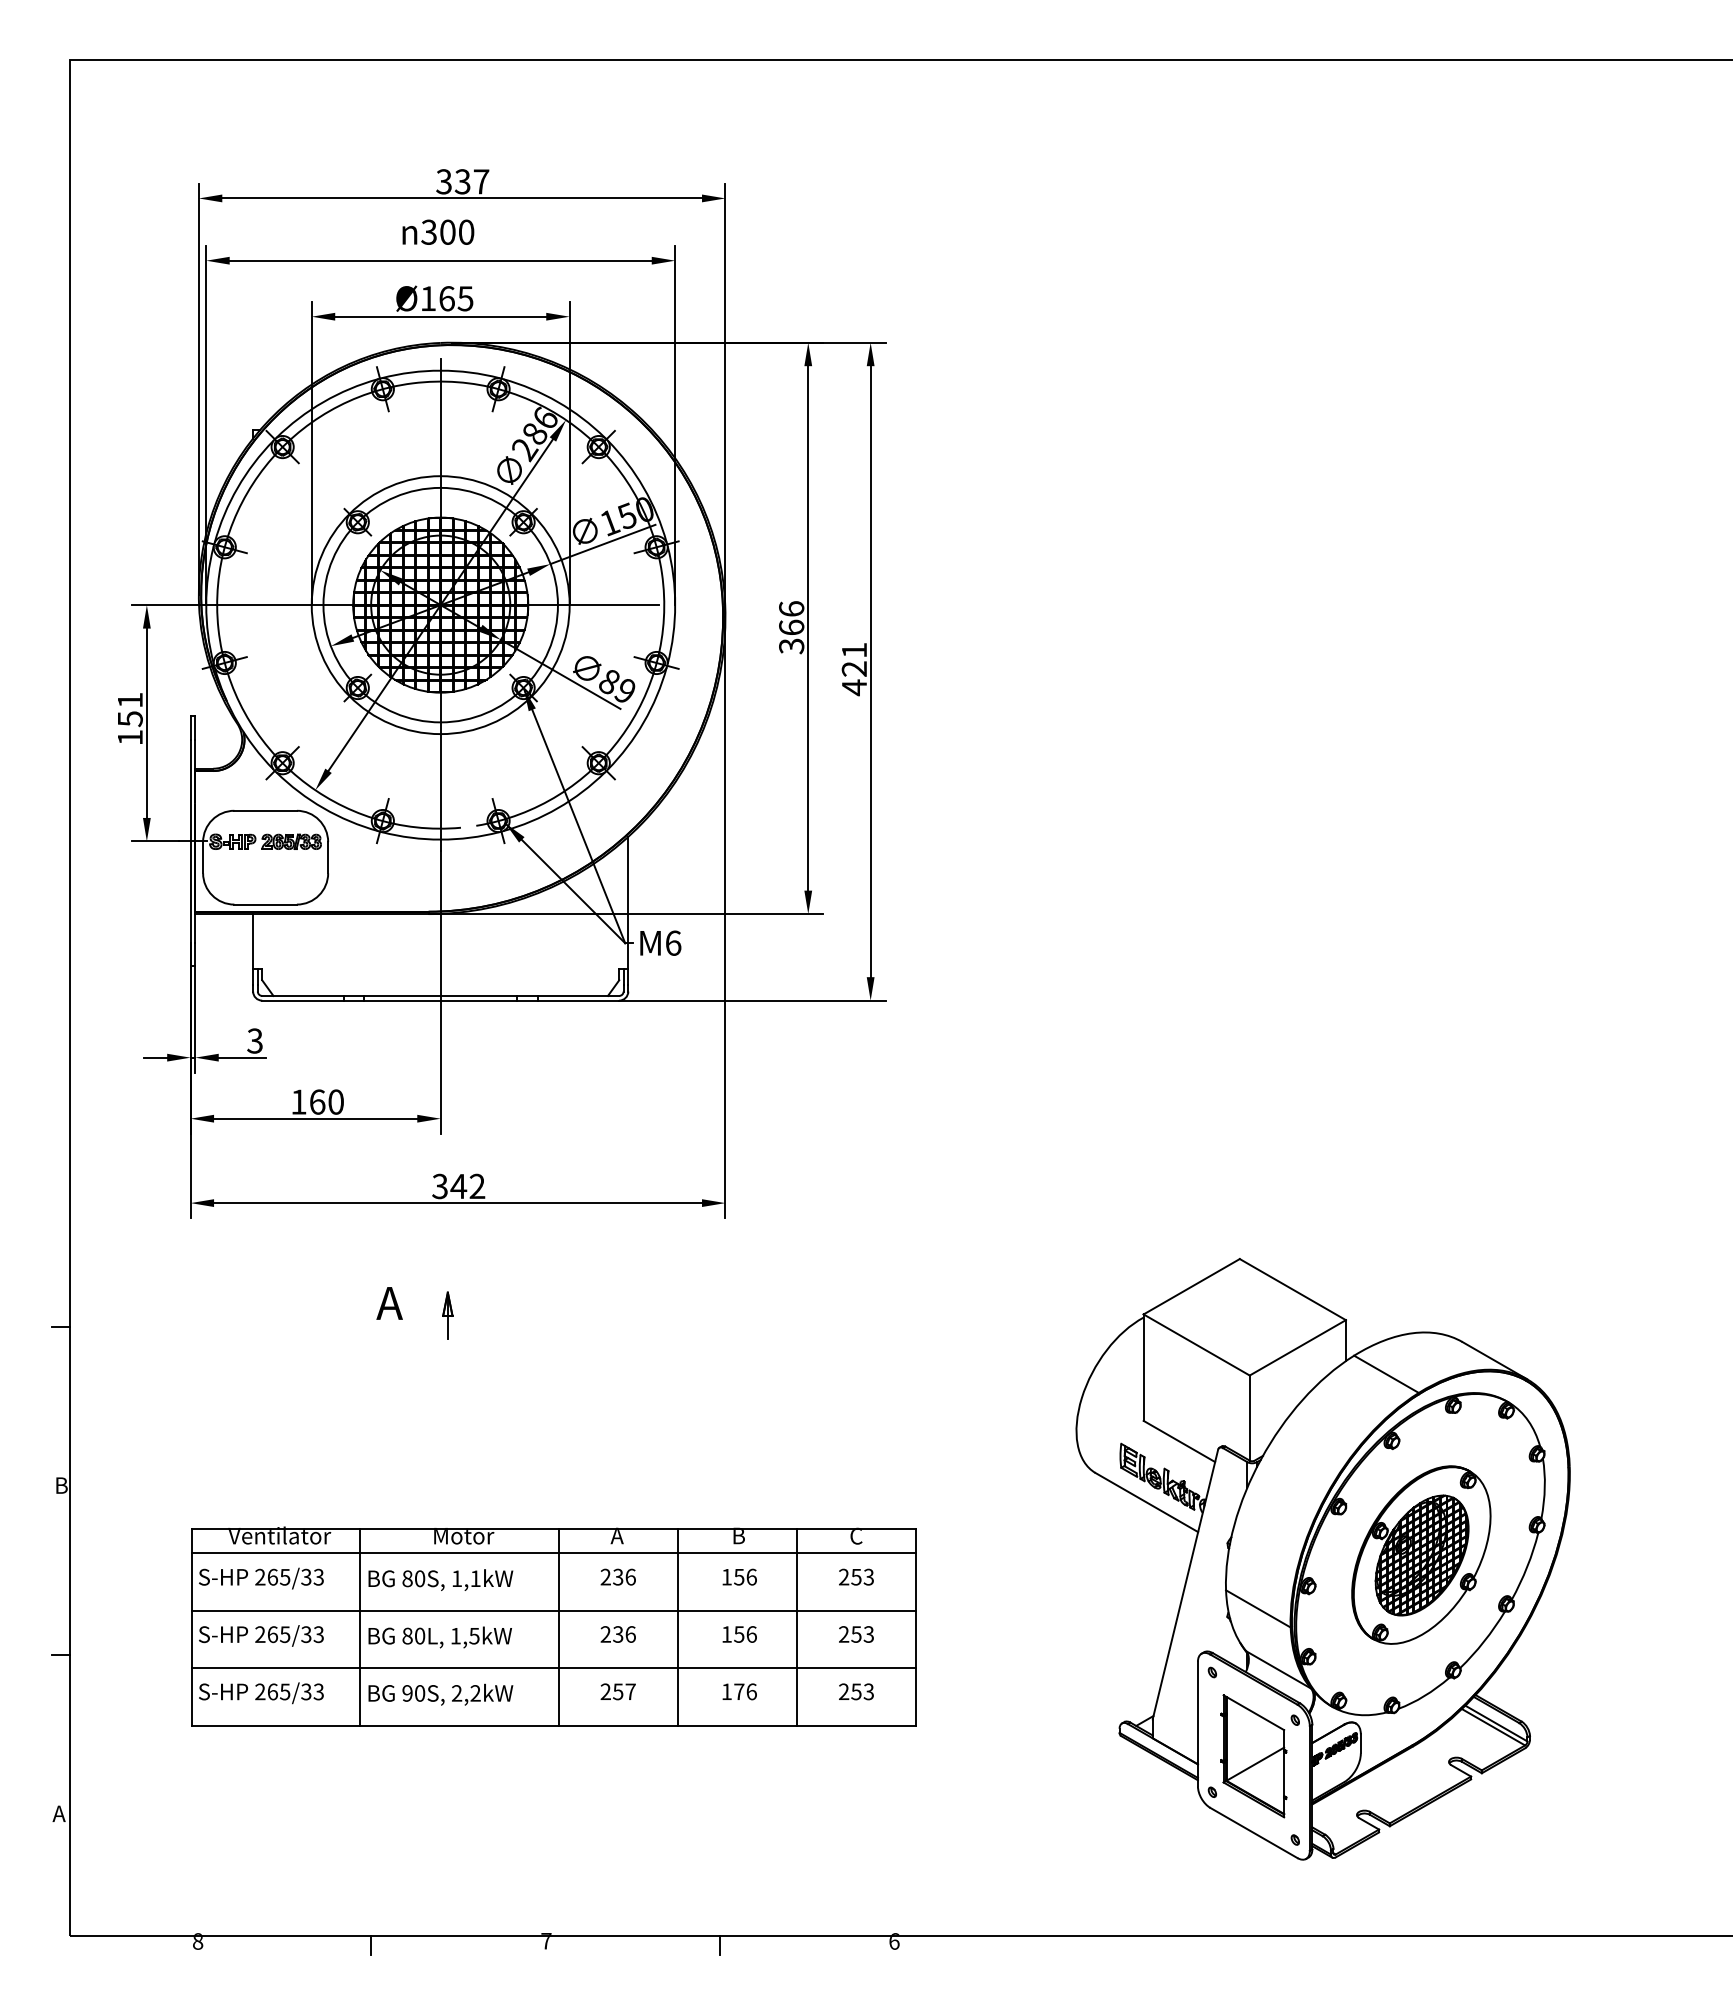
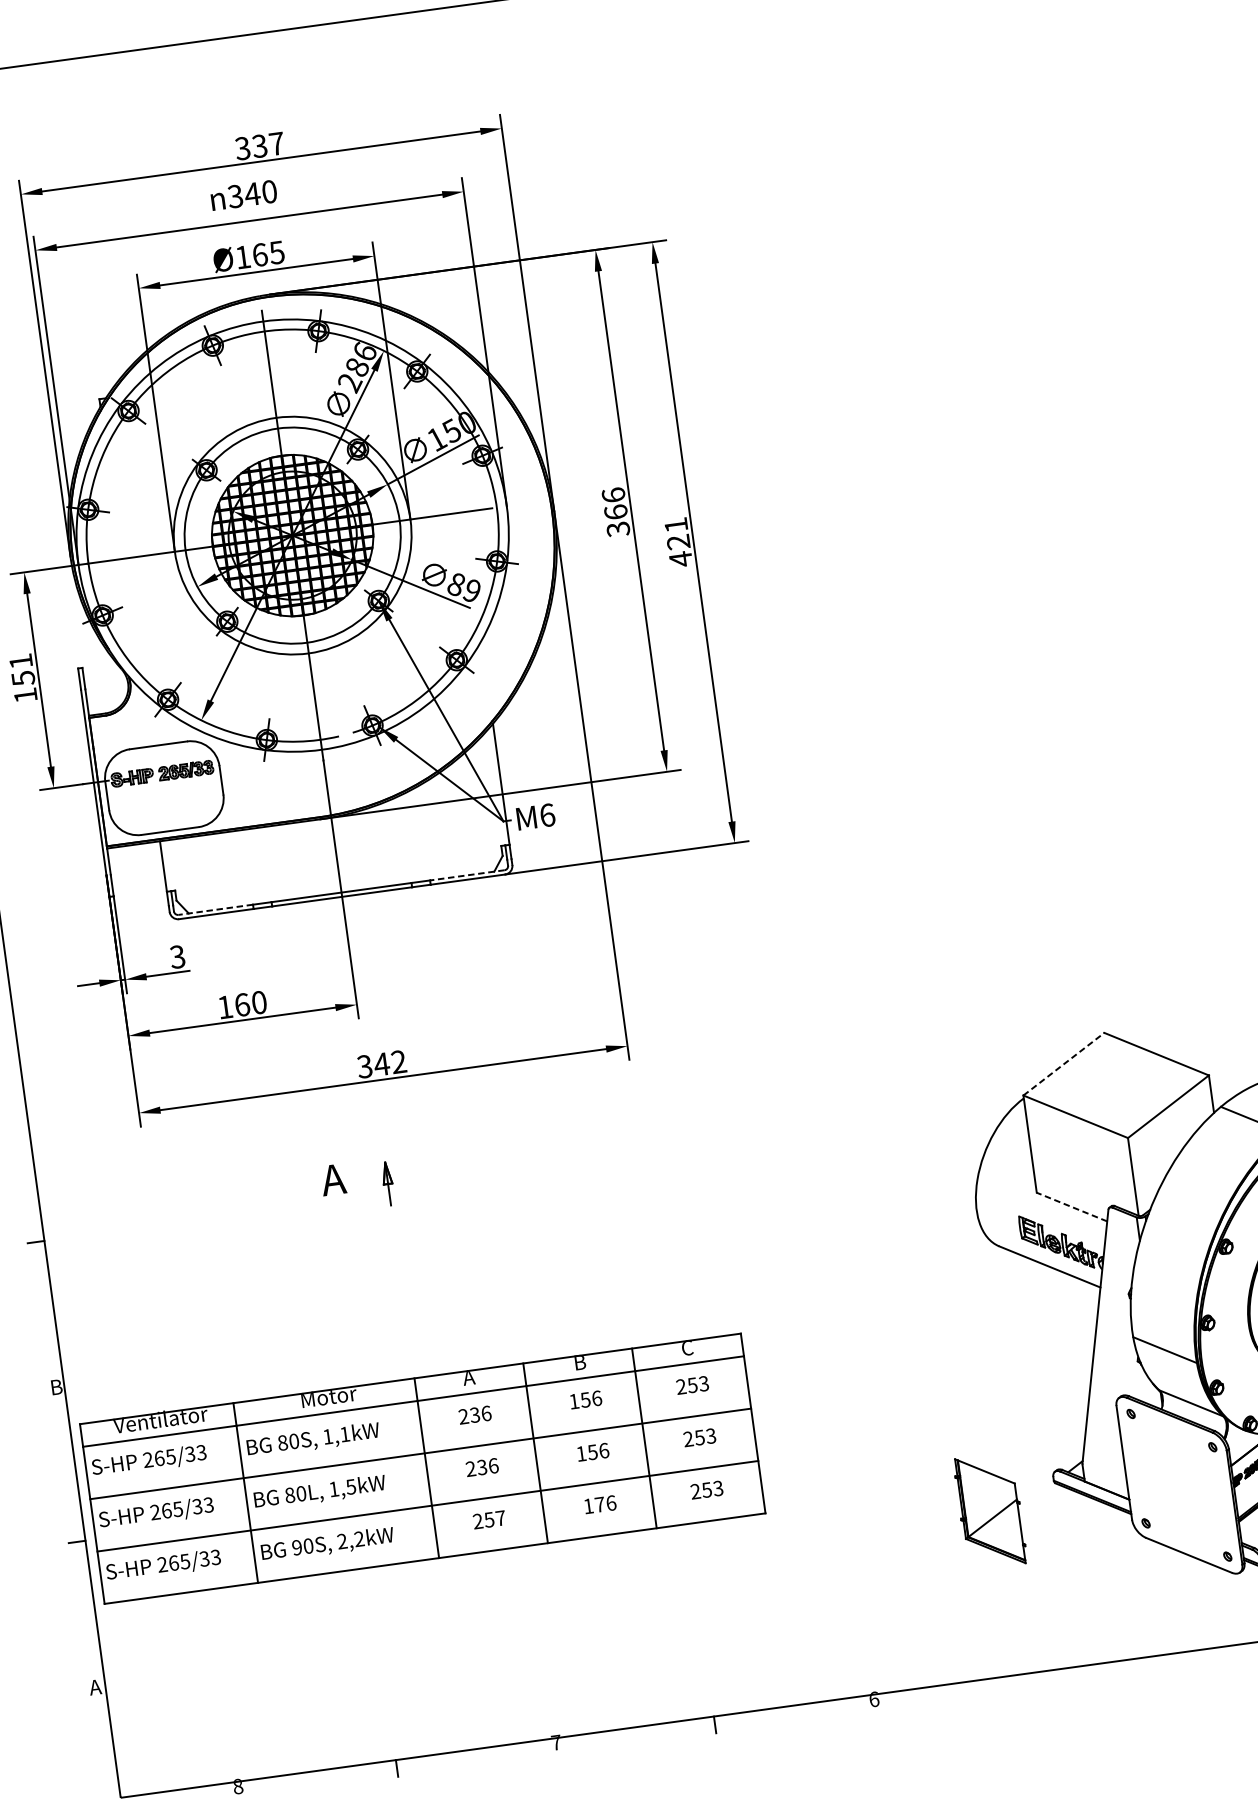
text: (447, 231) -> (252, 193), 300 -> 340
line: (303, 995) -> (216, 909), solid -> dashed
line: (578, 995) -> (467, 874), solid -> dashed
line: (1192, 1286) -> (1064, 1063), solid -> dashed
line: (1178, 1441) -> (1071, 1207), solid -> dashed
part: (553, 1626) -> (422, 1468), moved
part: (1253, 1756) -> (990, 1511), moved

